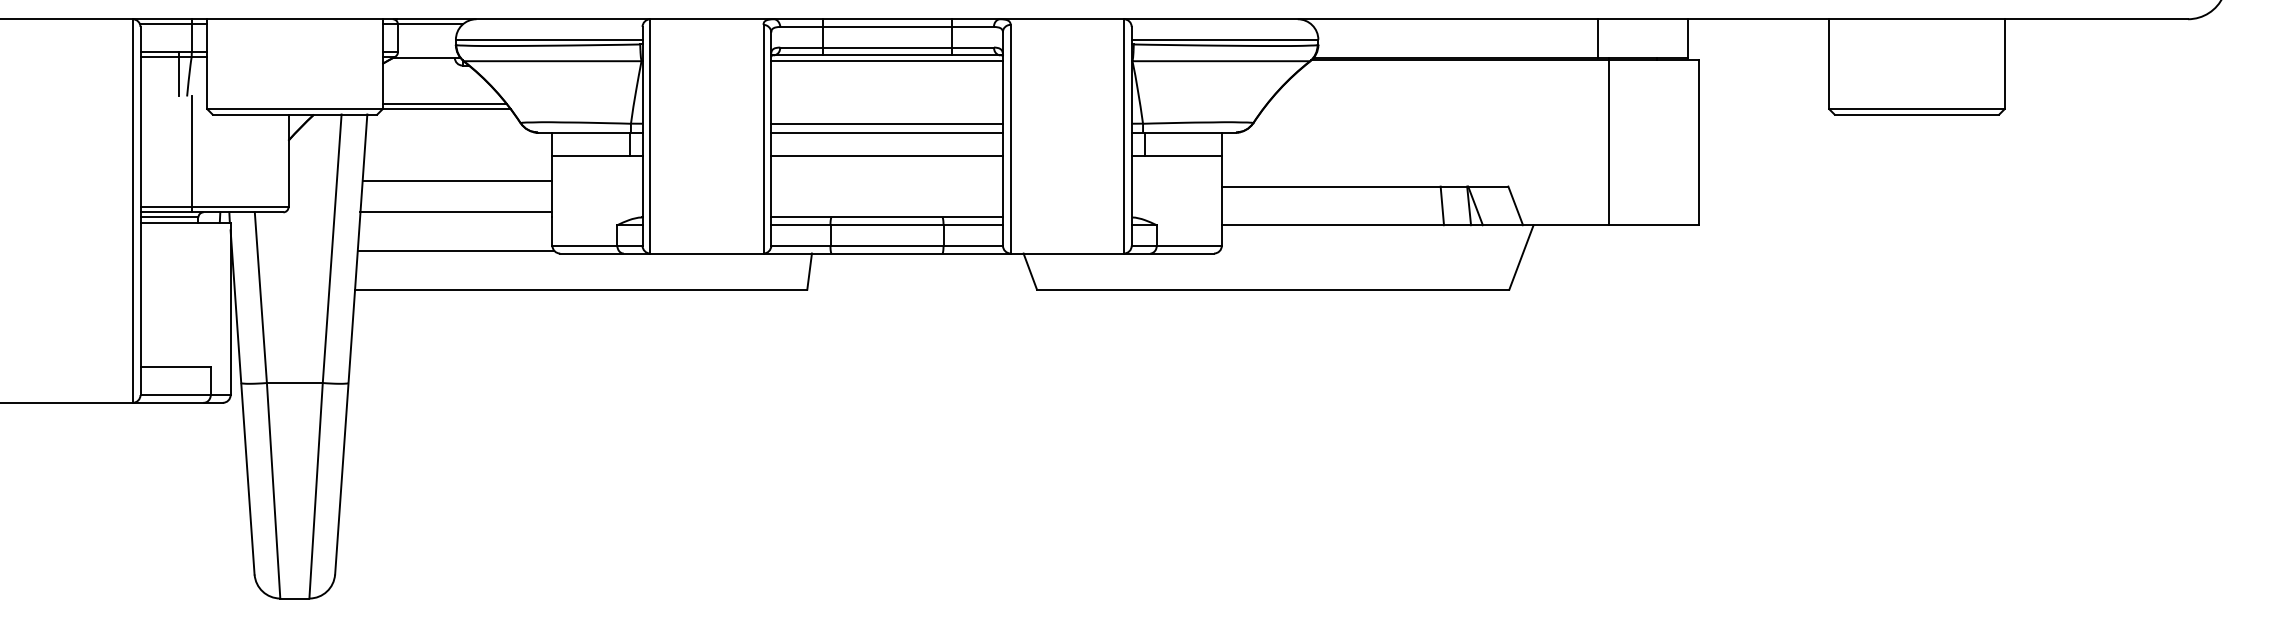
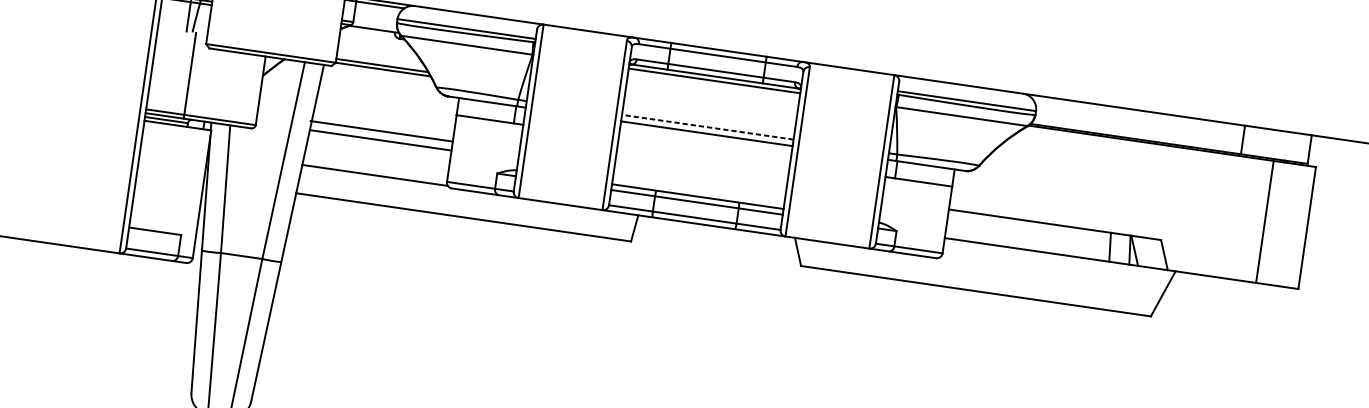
line: (887, 123) -> (708, 127), solid -> dashed
line: (1609, 141) -> (1265, 220), moved
line: (886, 155) -> (703, 150), removed
line: (457, 181) -> (381, 140), moved
line: (456, 212) -> (381, 131), moved

